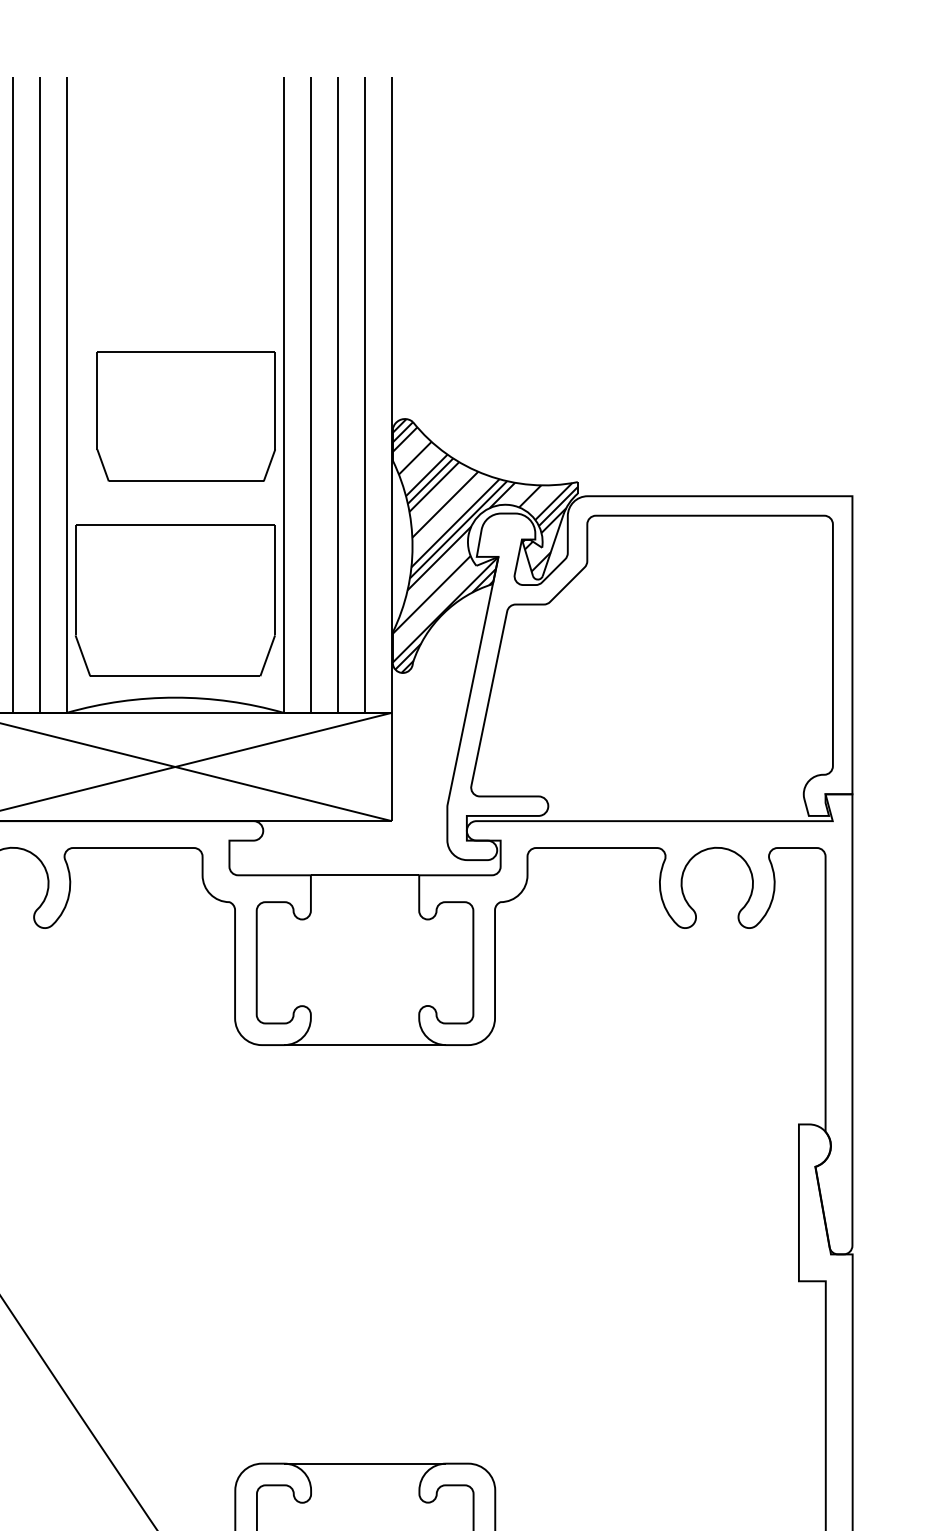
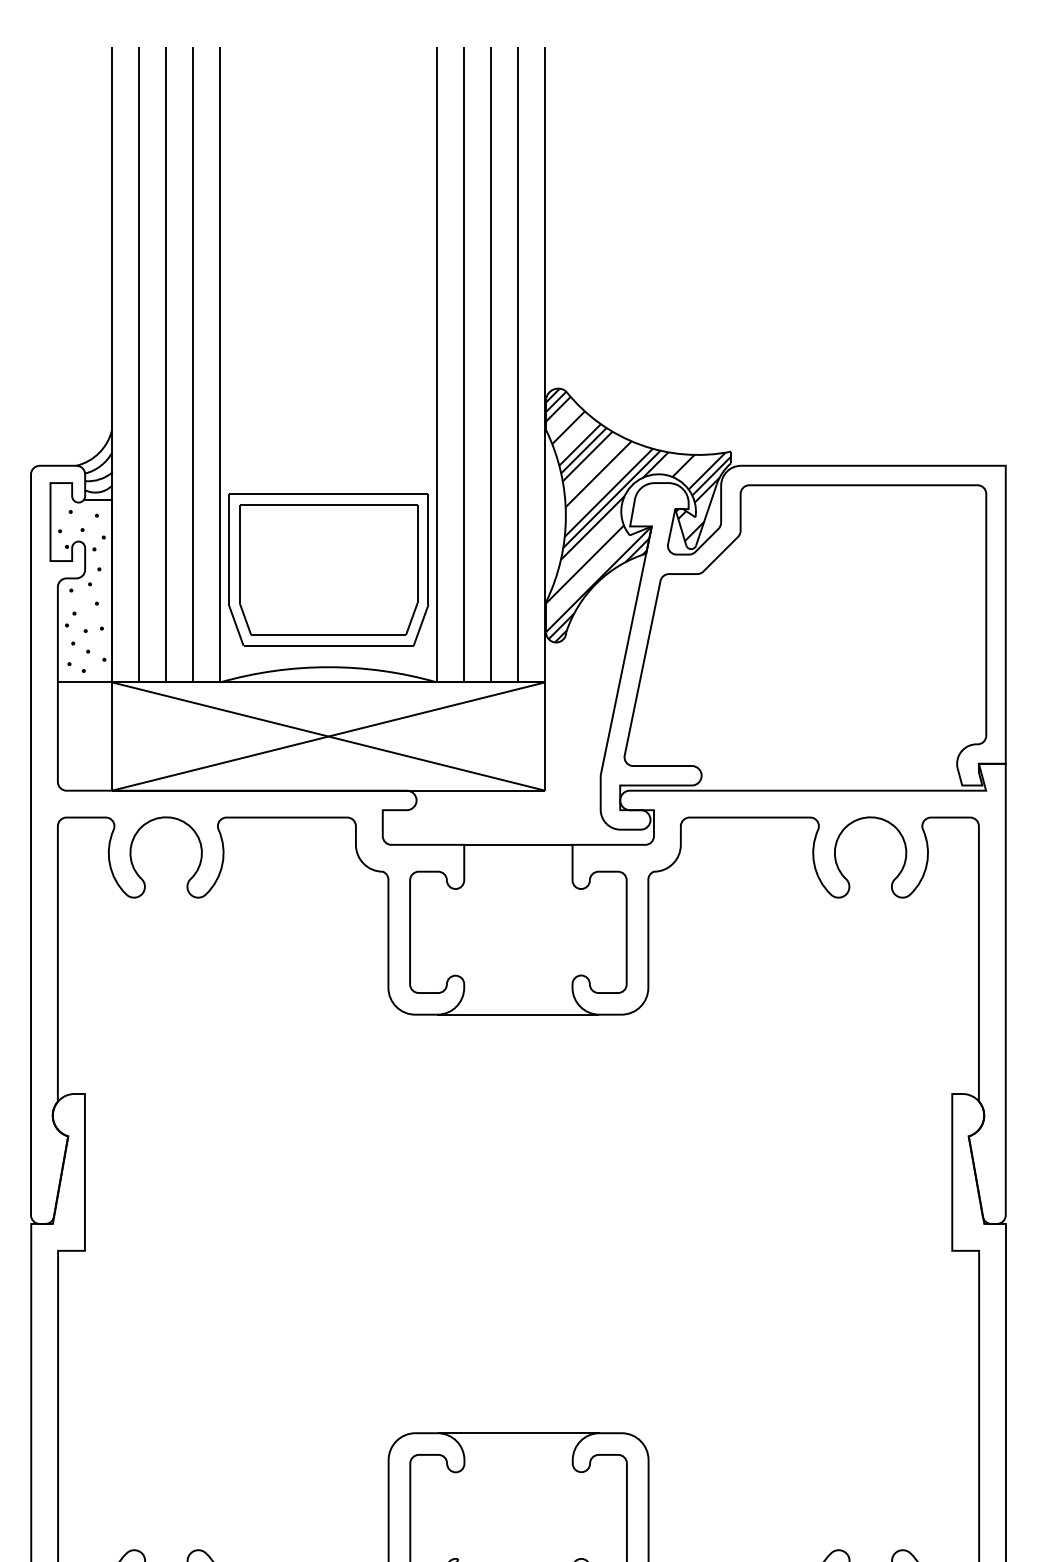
part: (186, 415) -> (328, 569), moved

